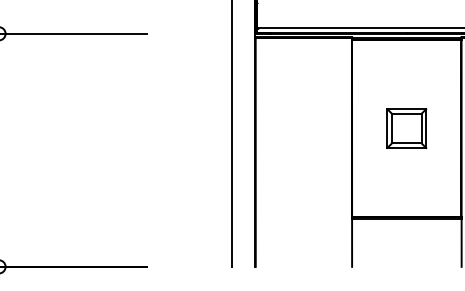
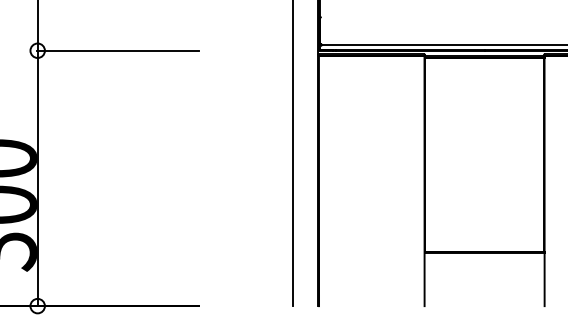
part: (406, 128) -> (484, 154), removed

